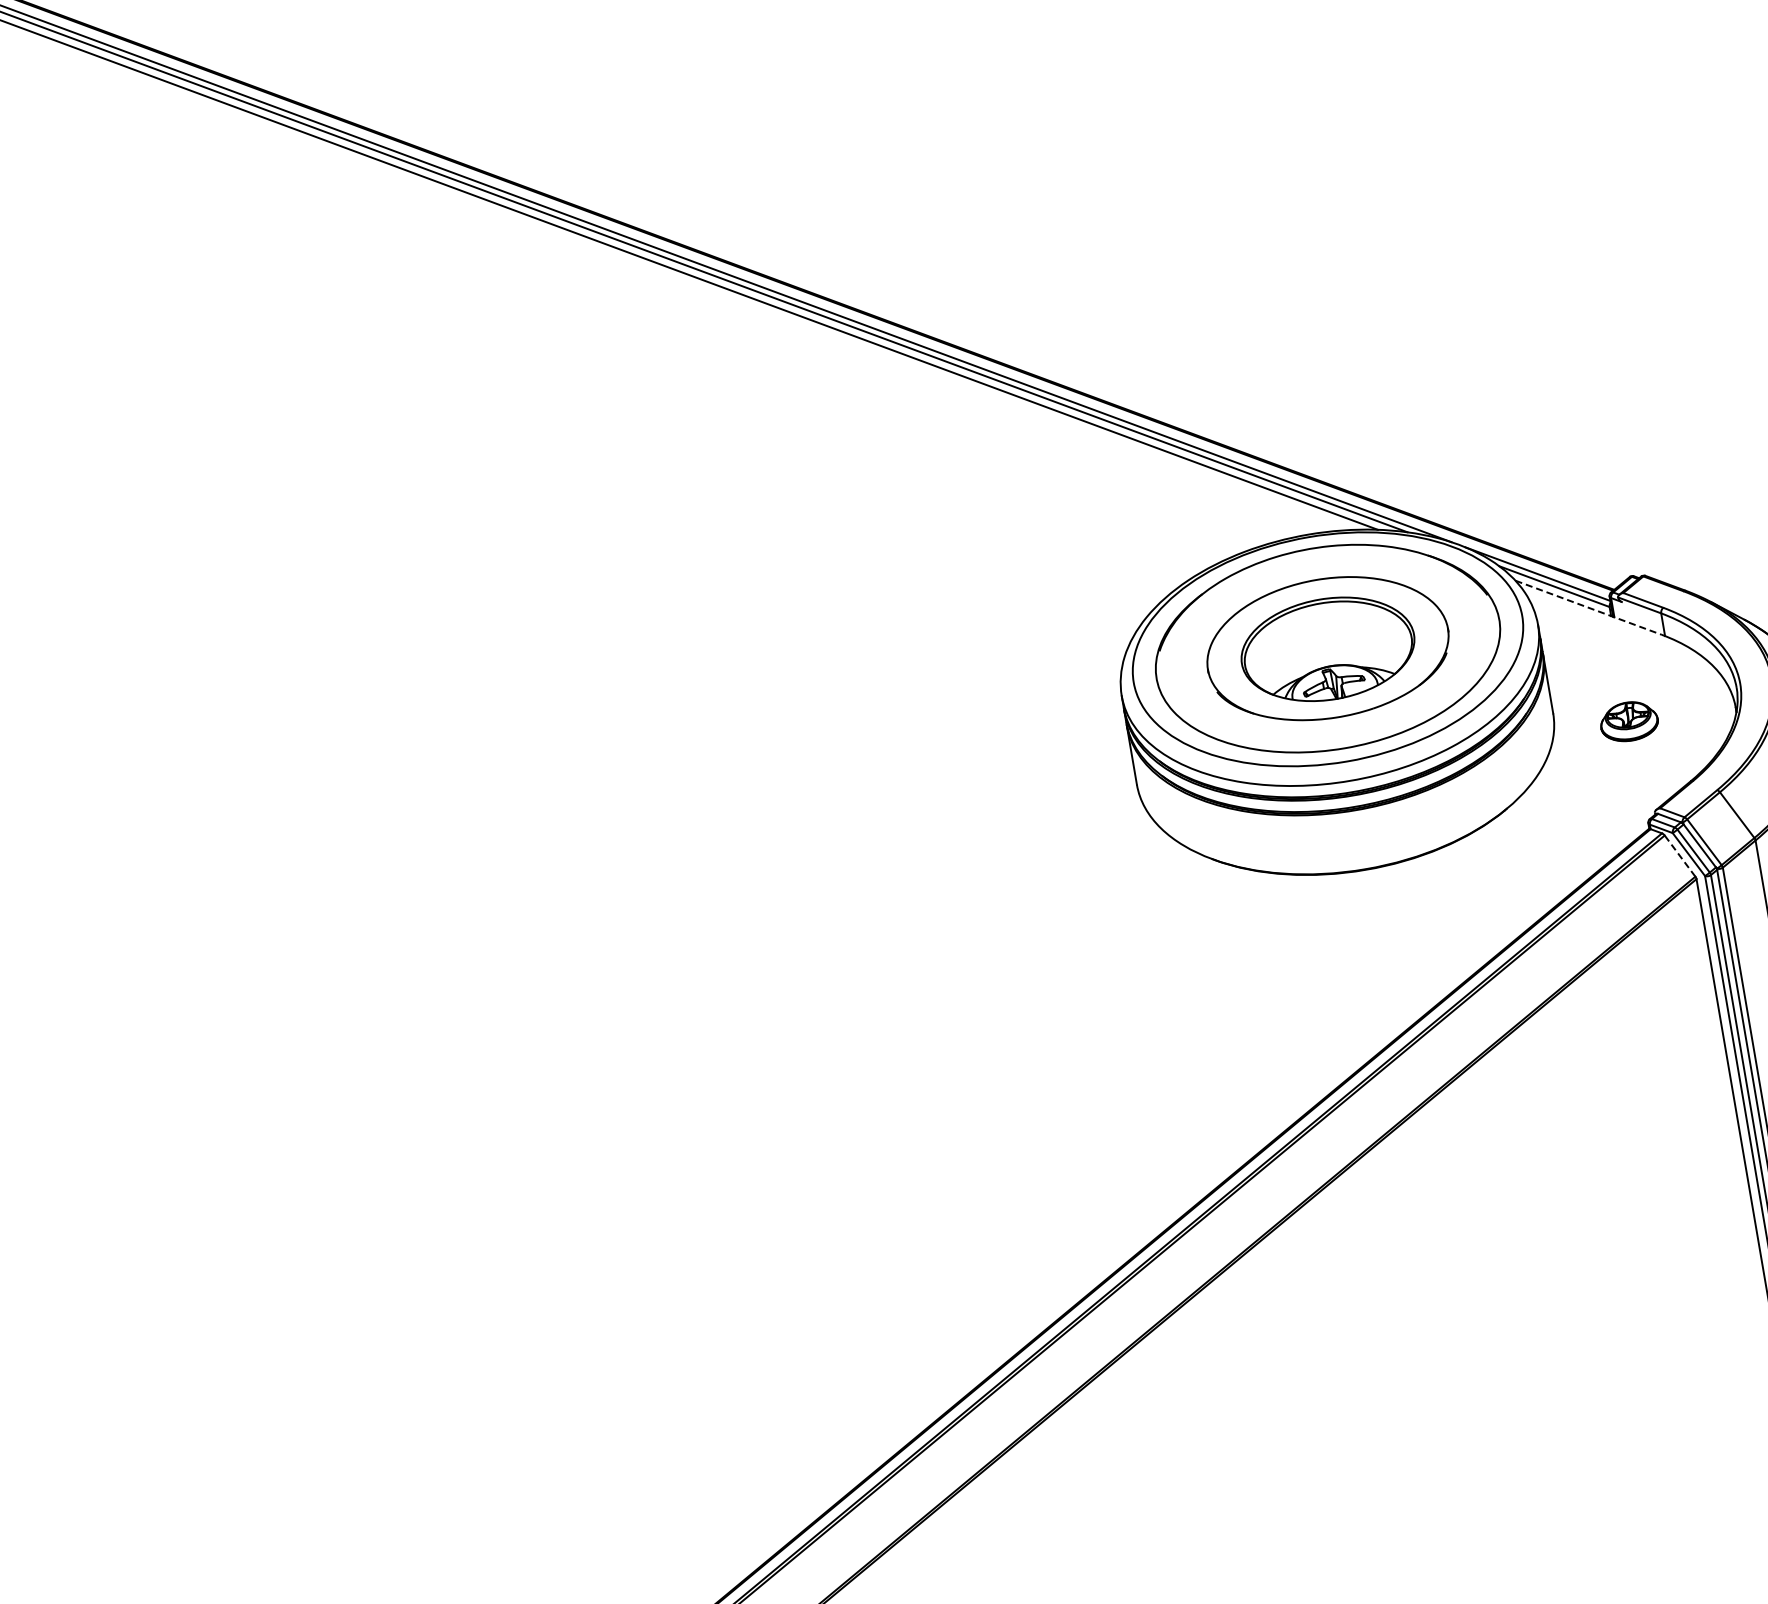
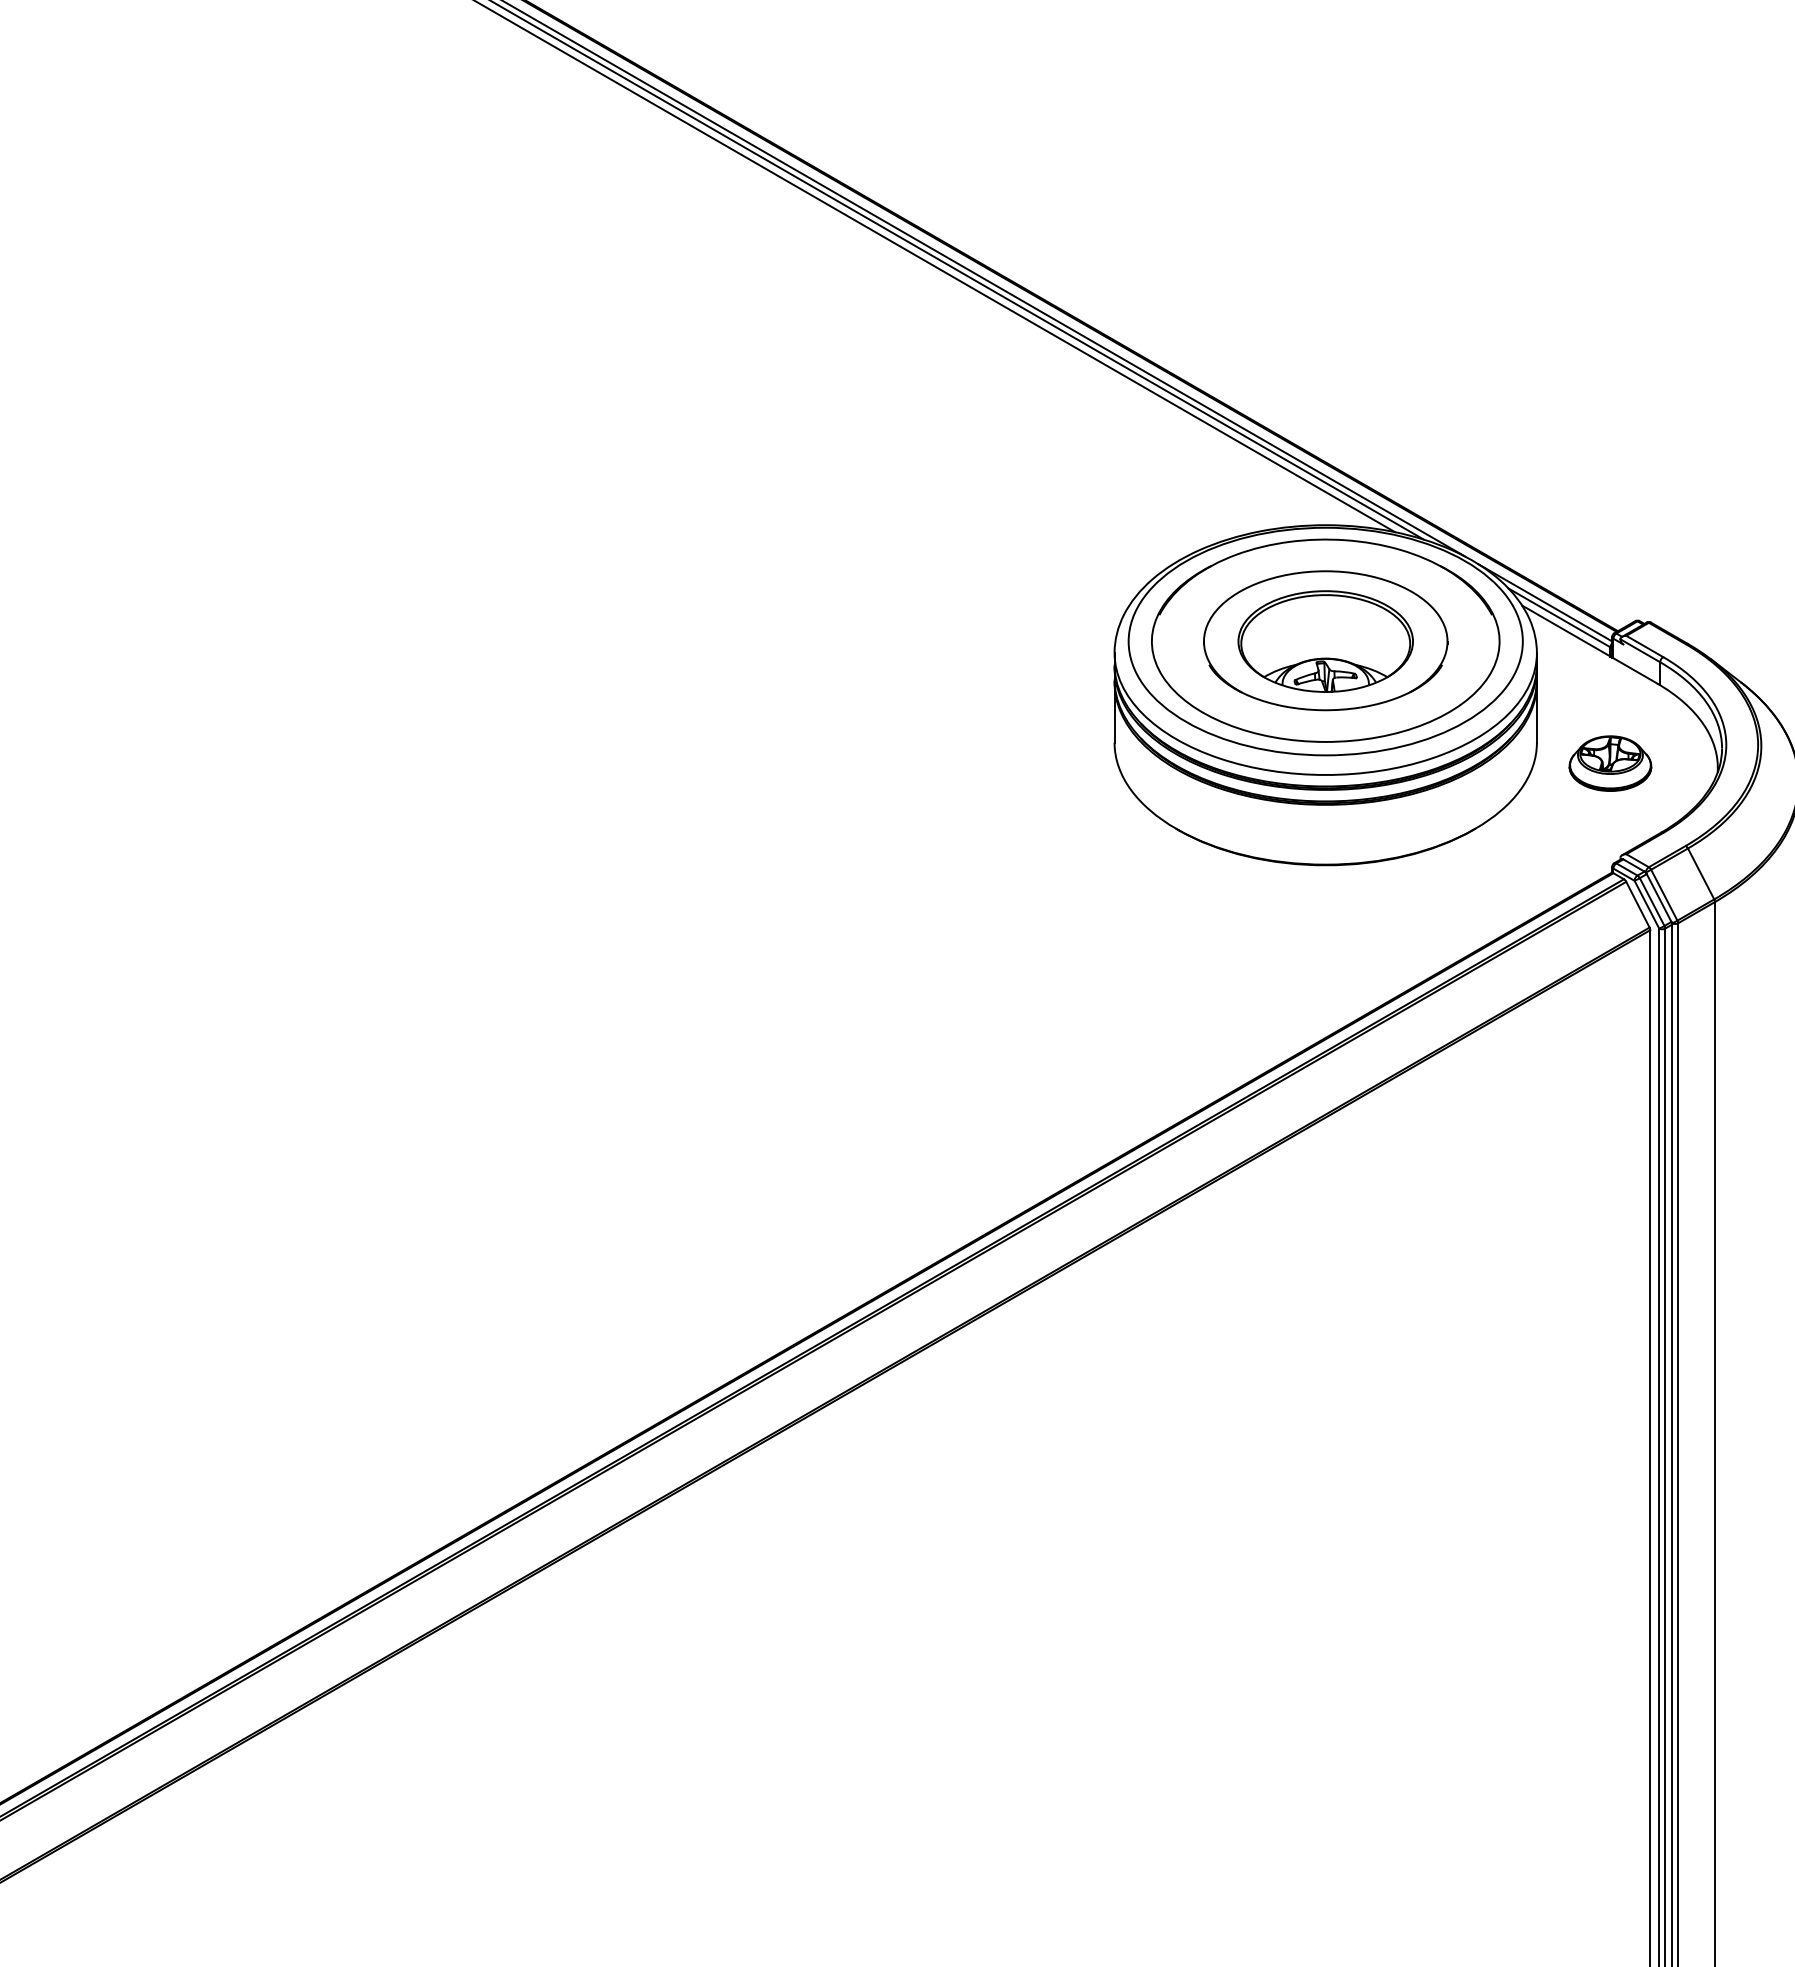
line: (1588, 607) -> (1589, 644), dashed -> solid
part: (1629, 721) -> (1610, 763), size x1.43
line: (1679, 855) -> (1637, 904), dashed -> solid

